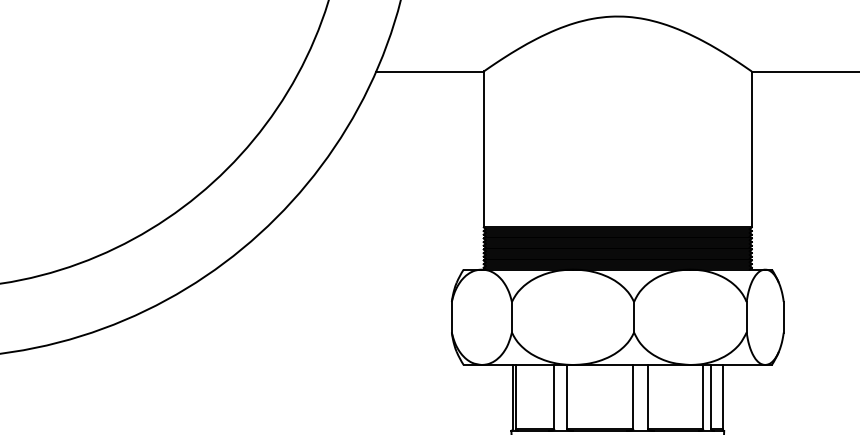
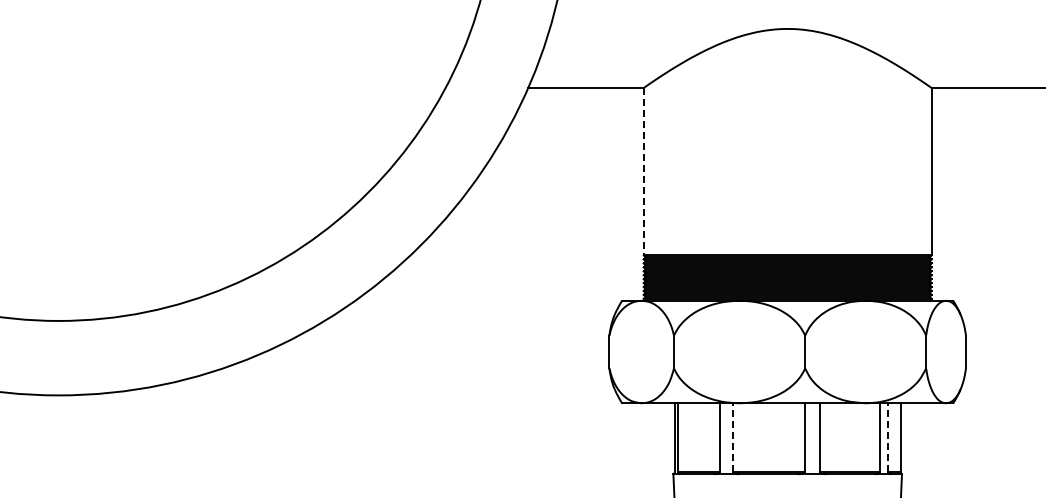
line: (483, 149) -> (643, 171), solid -> dashed
line: (567, 396) -> (733, 437), solid -> dashed
line: (711, 396) -> (888, 437), solid -> dashed

